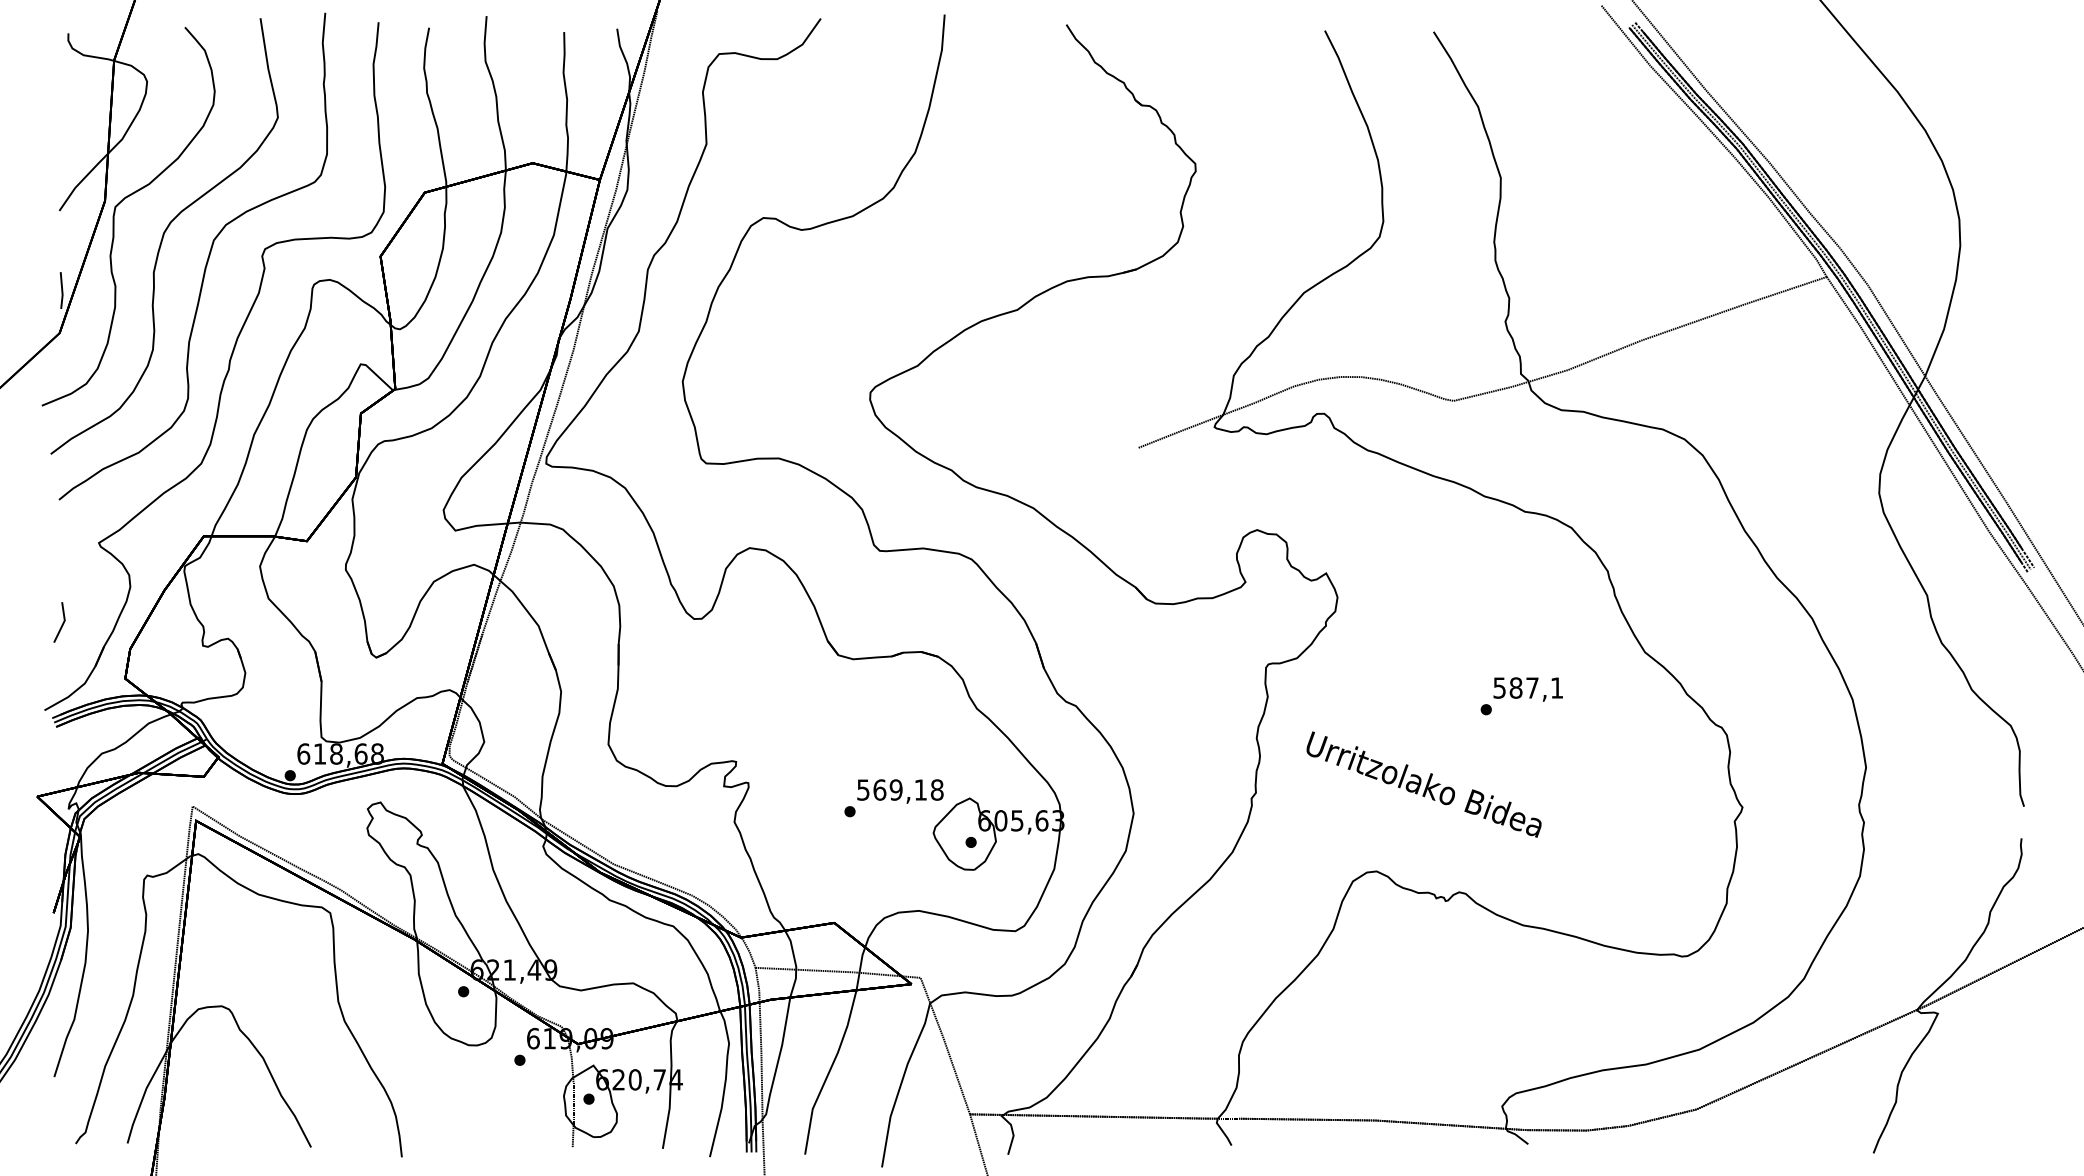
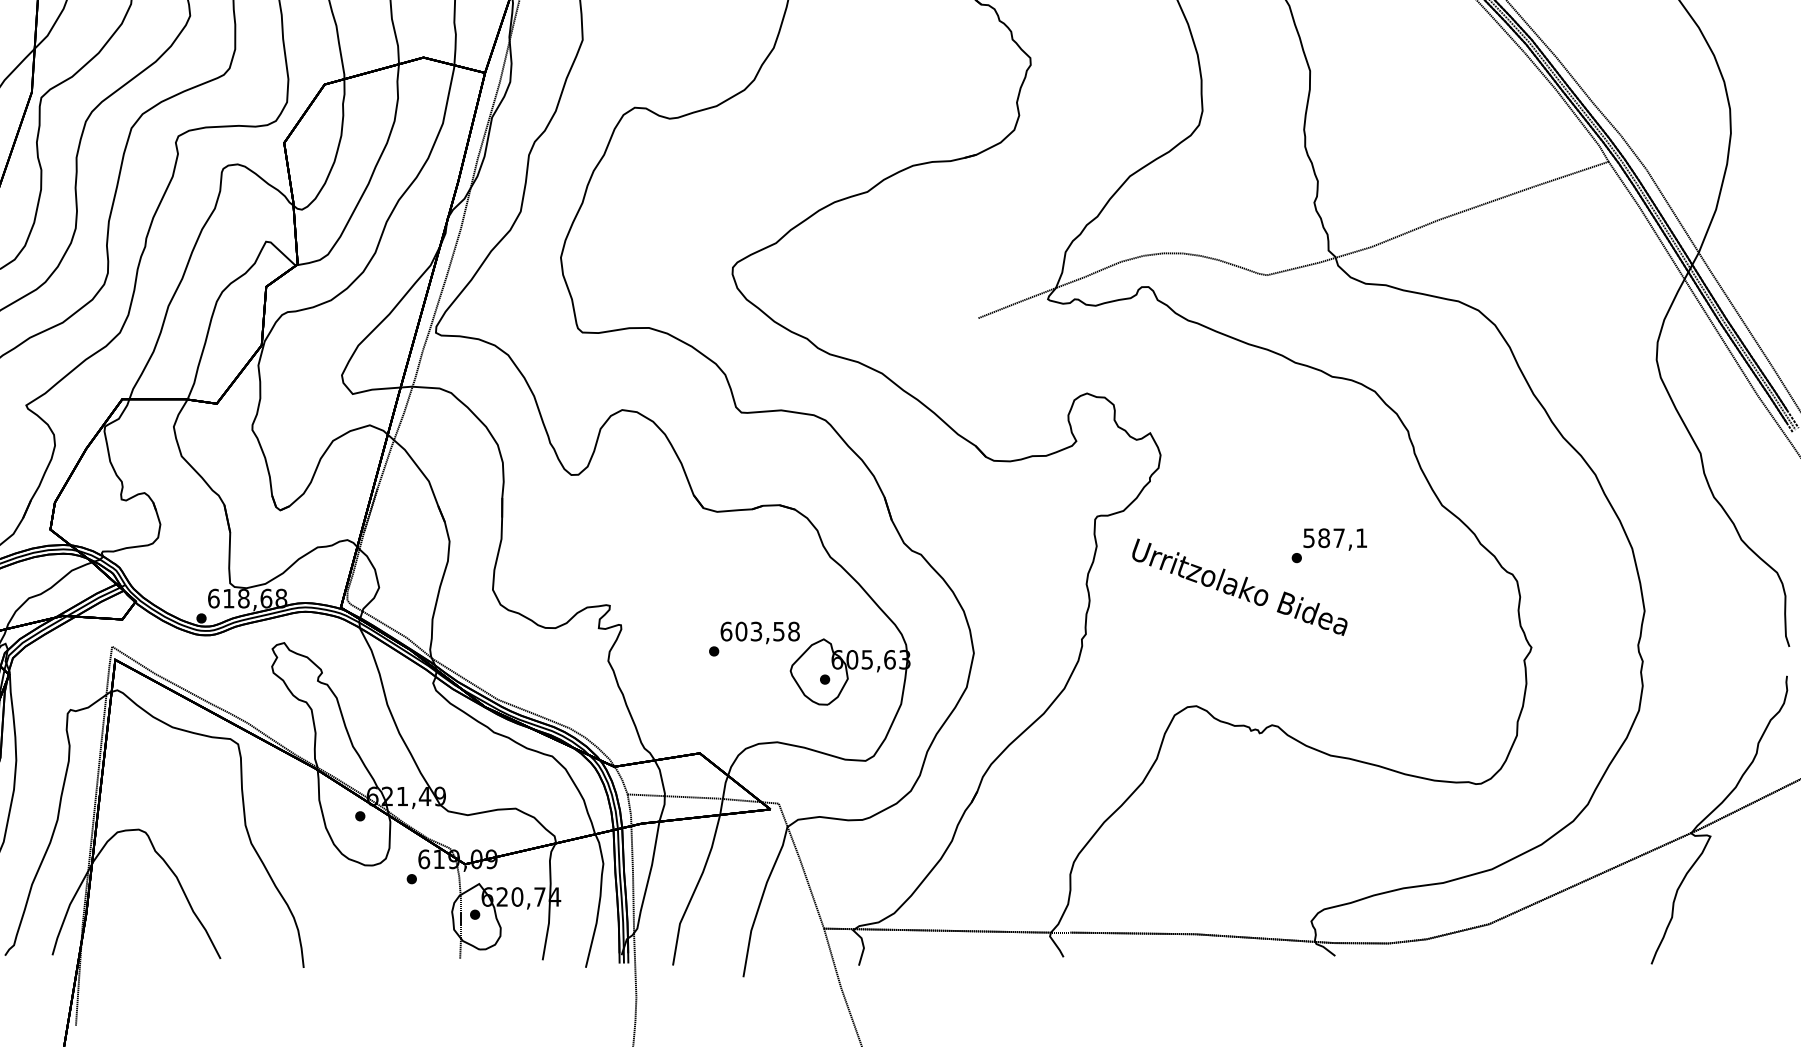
text: (1423, 784) -> (1239, 587), moved
text: (891, 789) -> (752, 631), 569,18 -> 603,58

